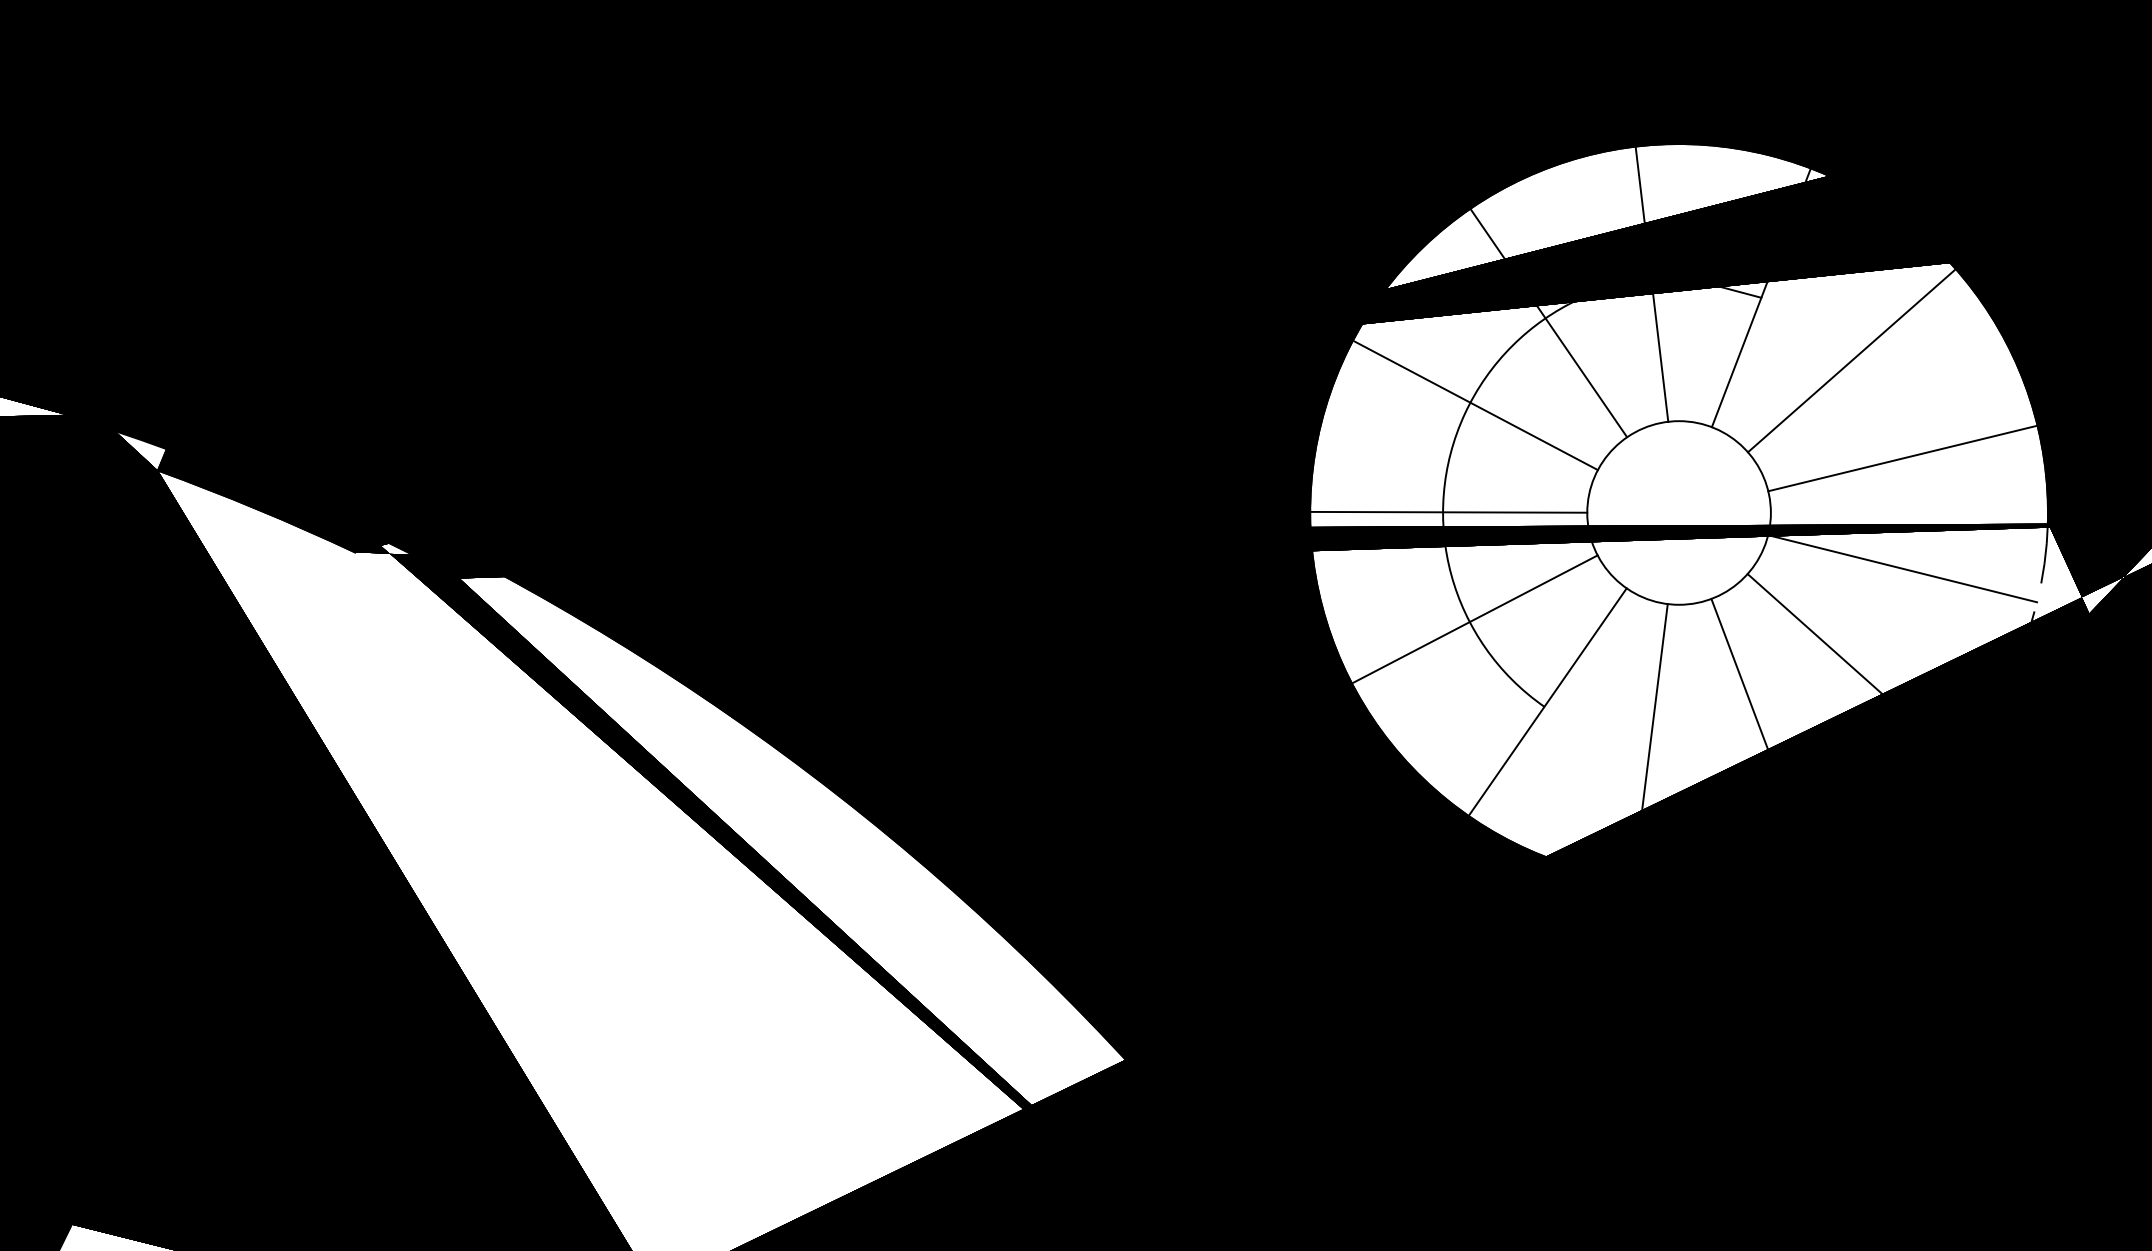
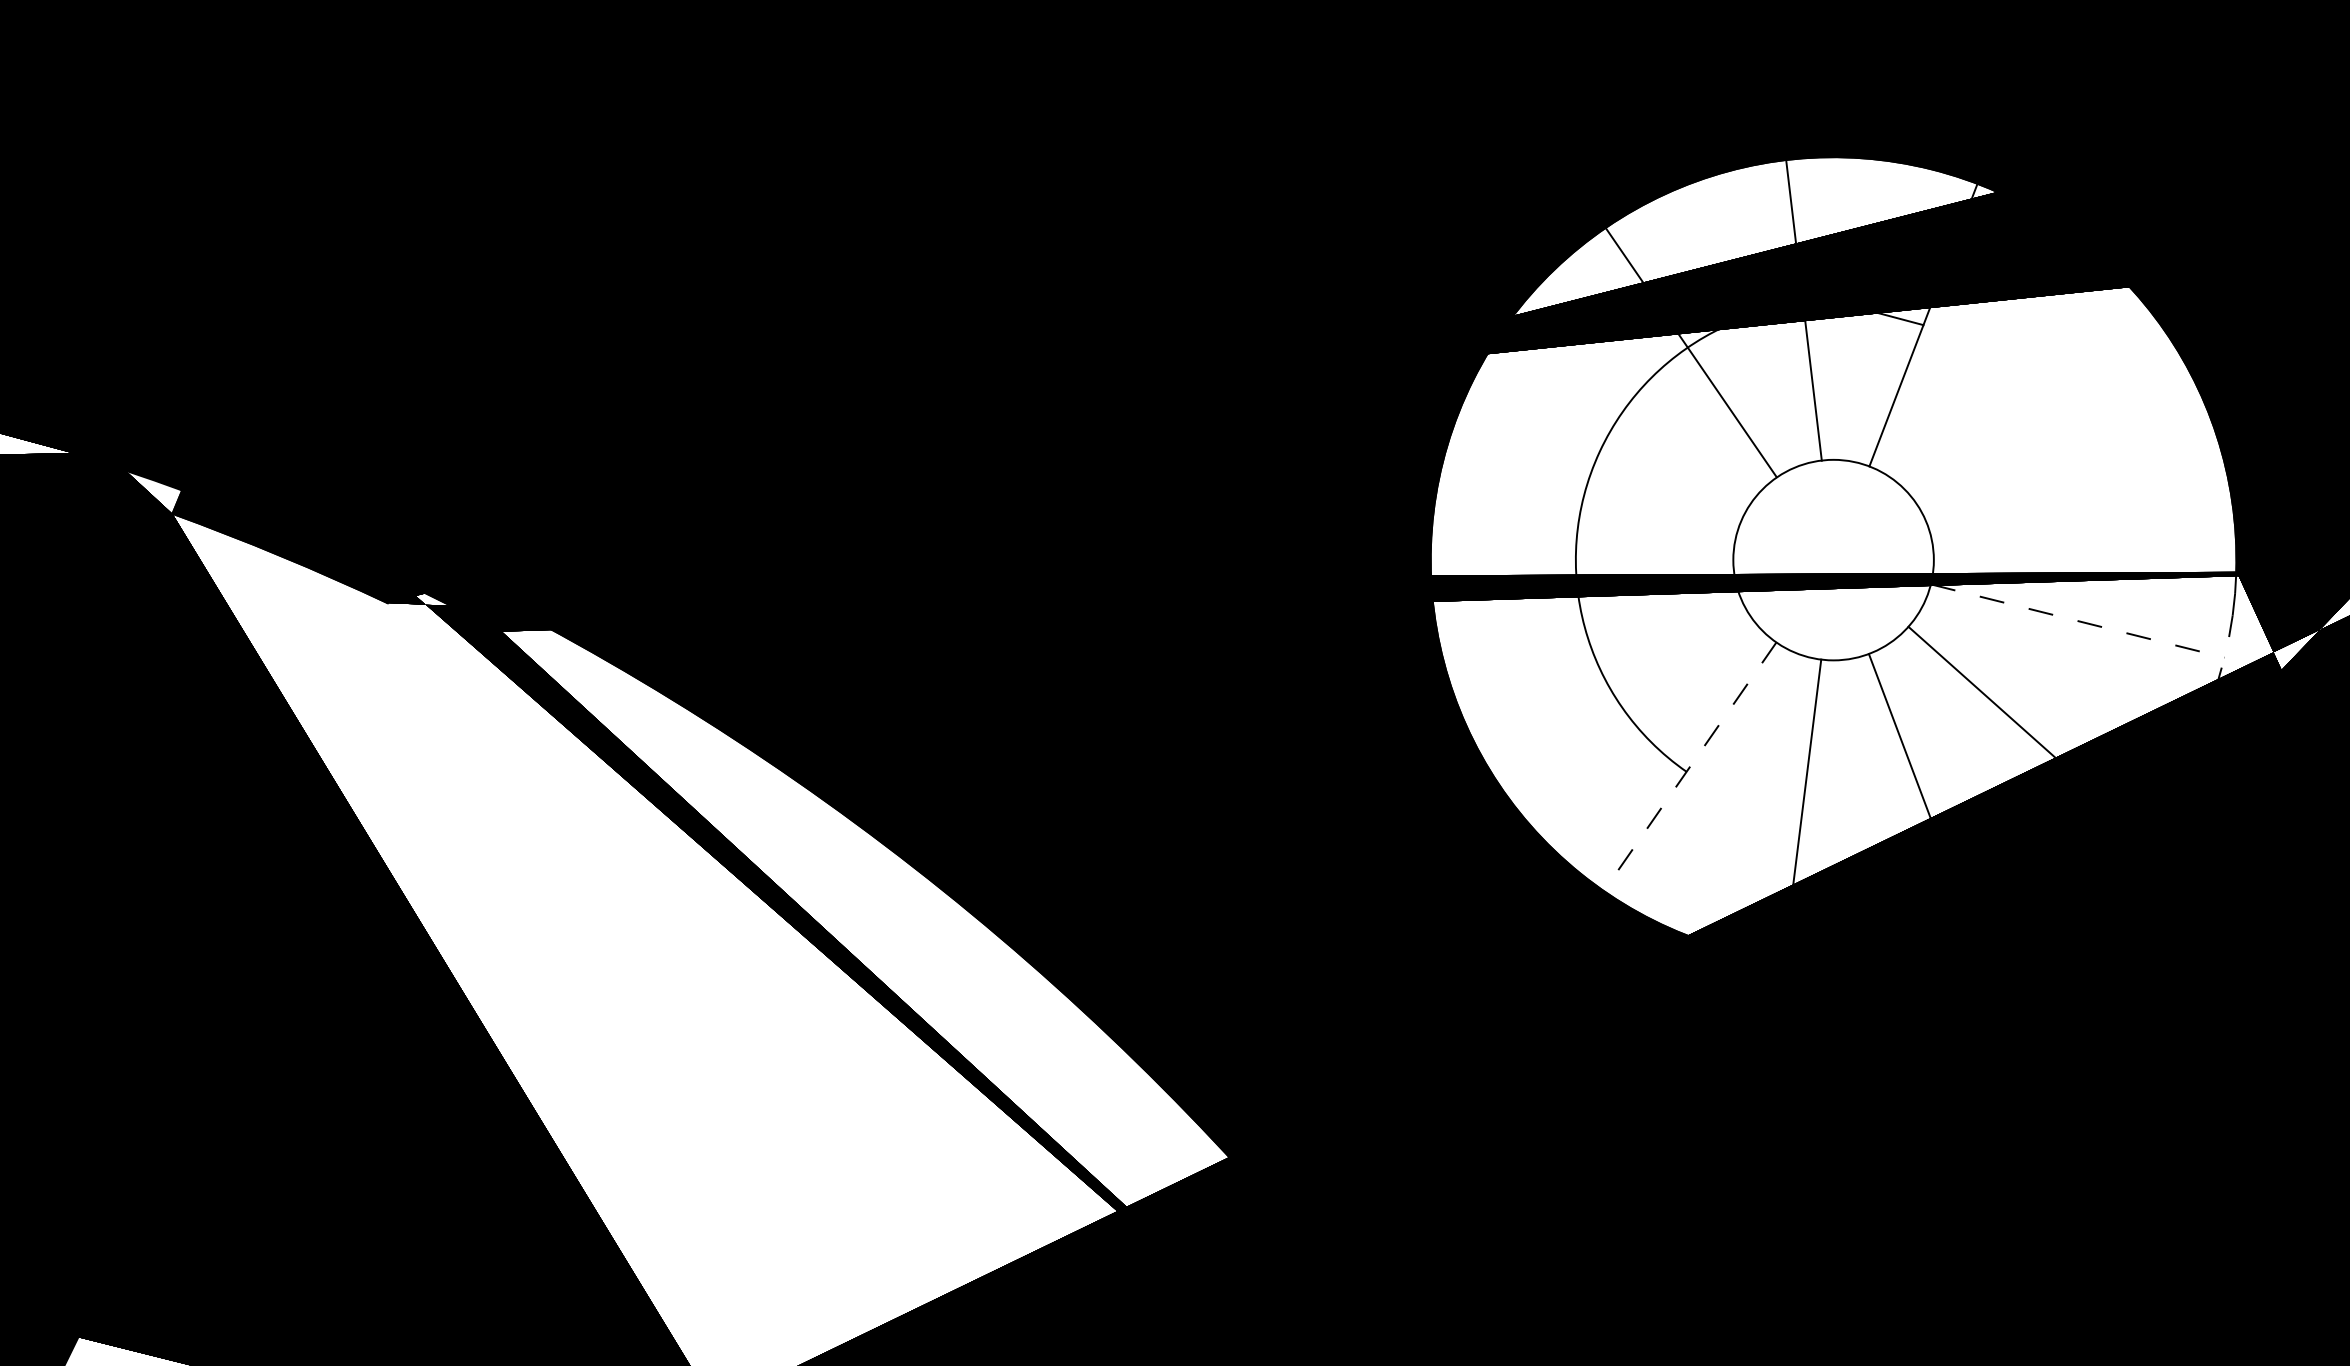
line: (1851, 360) -> (2021, 393), removed
line: (1474, 405) -> (1610, 442), removed
line: (1903, 458) -> (2078, 500), removed
line: (1448, 511) -> (1581, 558), removed
line: (1903, 569) -> (2078, 621), solid -> dashed
line: (1474, 619) -> (1610, 676), removed
line: (1547, 702) -> (1689, 767), solid -> dashed

